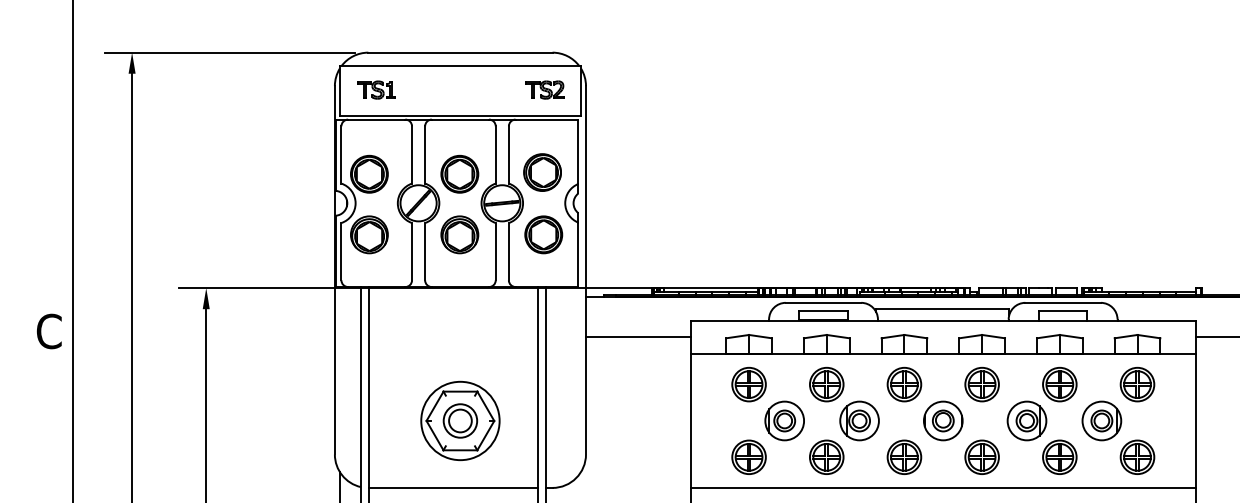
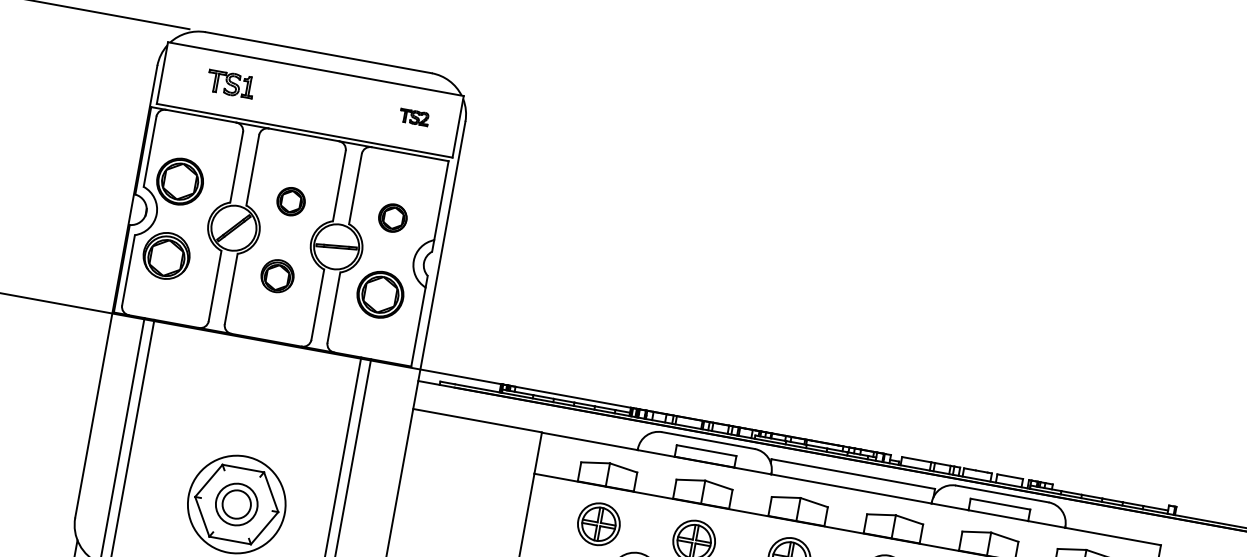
part: (376, 89) -> (231, 83), moved
part: (544, 89) -> (413, 116), size x0.6
part: (542, 172) -> (392, 218), size x0.6
part: (459, 173) -> (290, 200), size x0.6
part: (459, 234) -> (277, 275), size x0.7
line: (638, 337) -> (477, 420), moved

